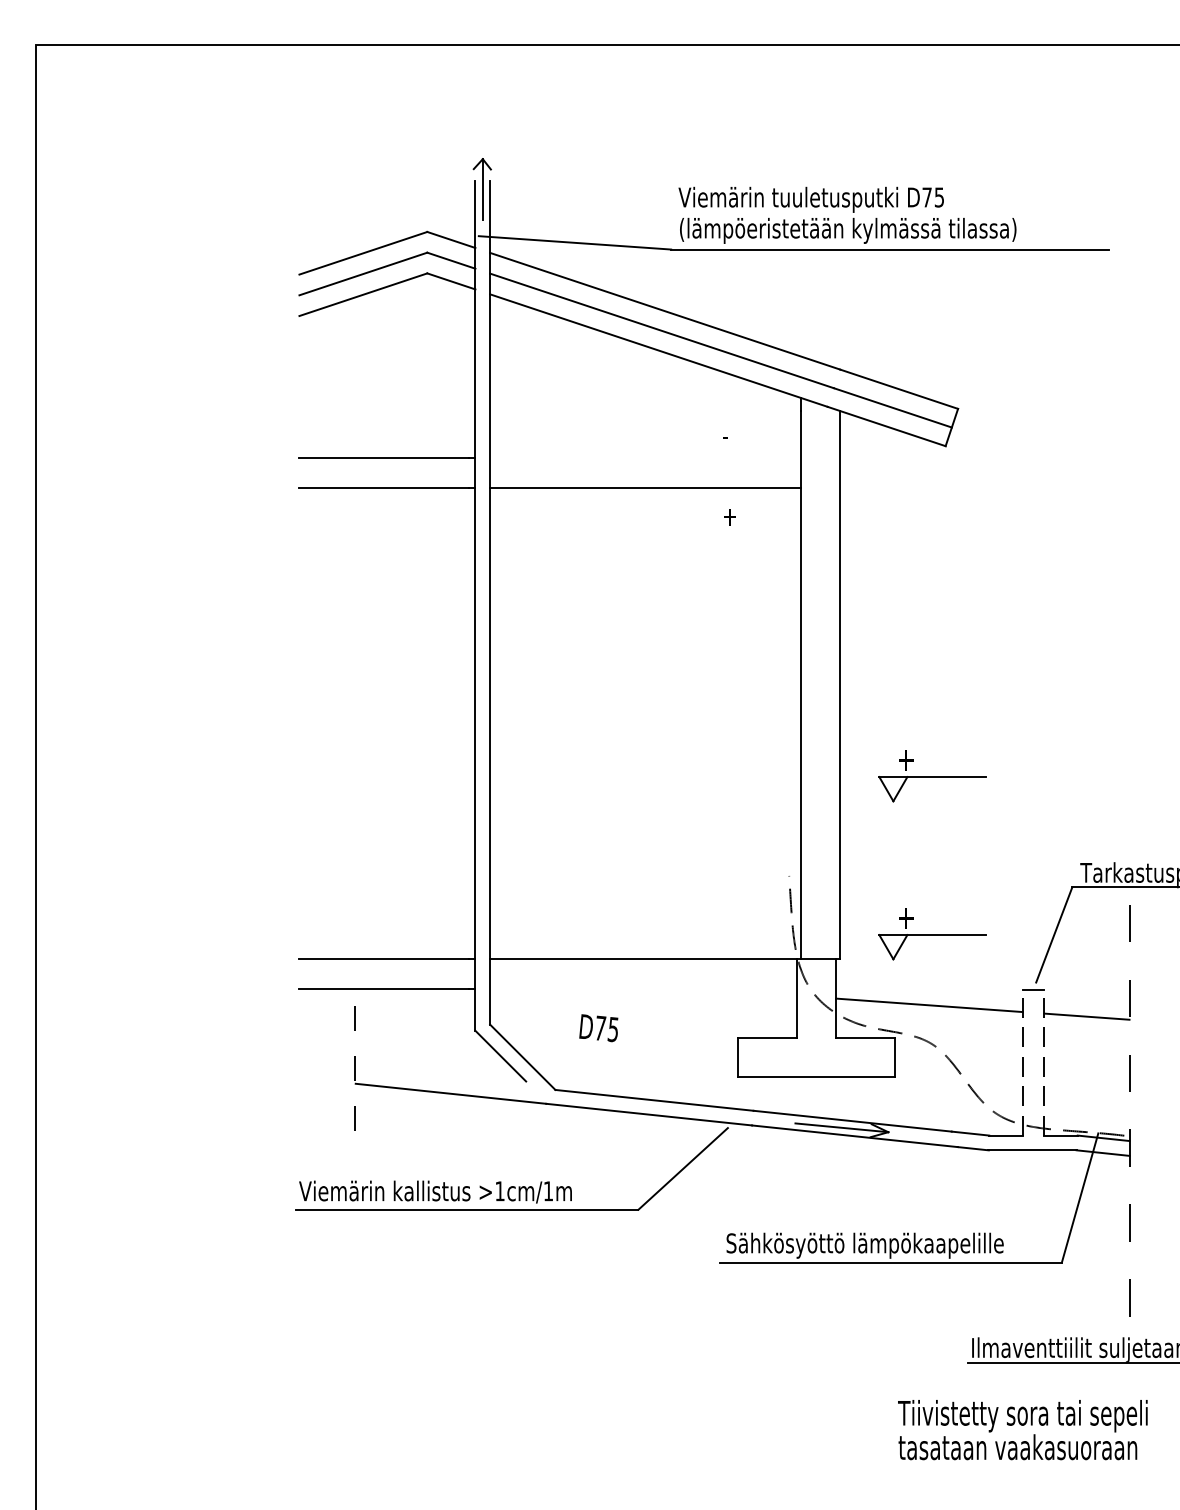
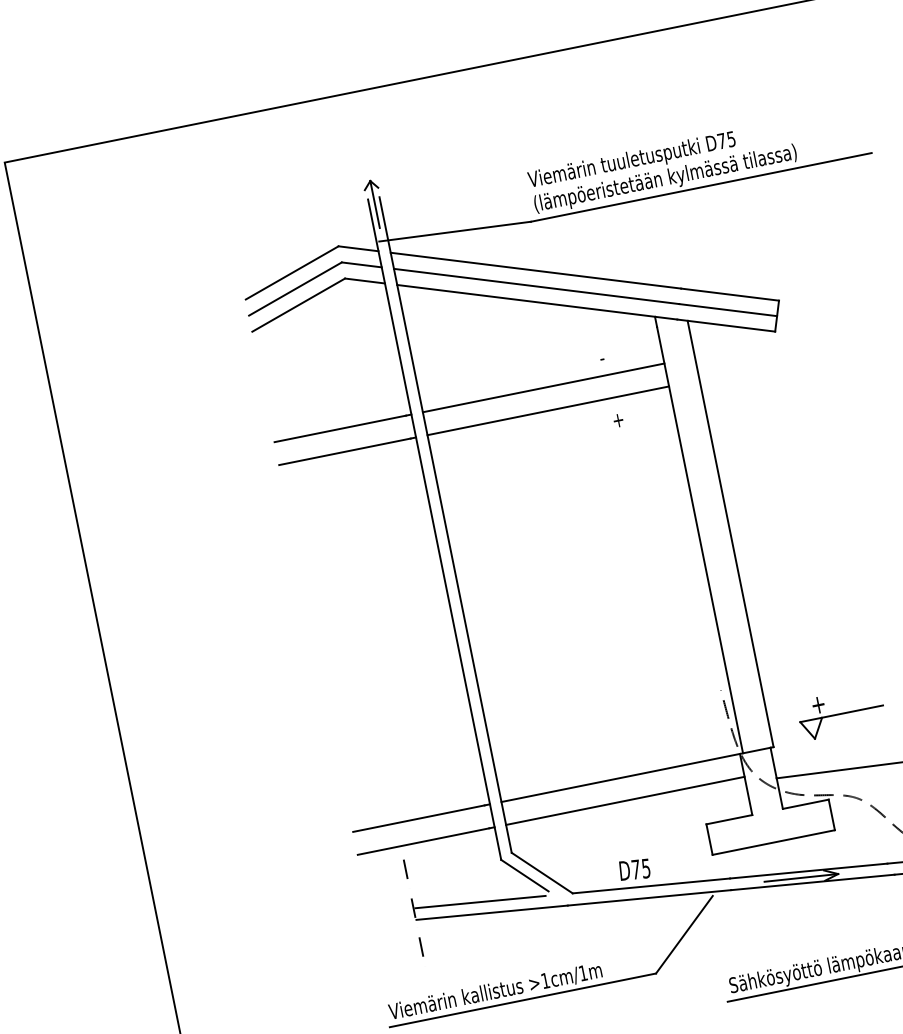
line: (645, 458) -> (543, 388), added
part: (932, 776) -> (816, 590), removed
line: (643, 988) -> (625, 800), added
text: (598, 1028) -> (634, 870), moved
line: (439, 1077) -> (480, 901), added

